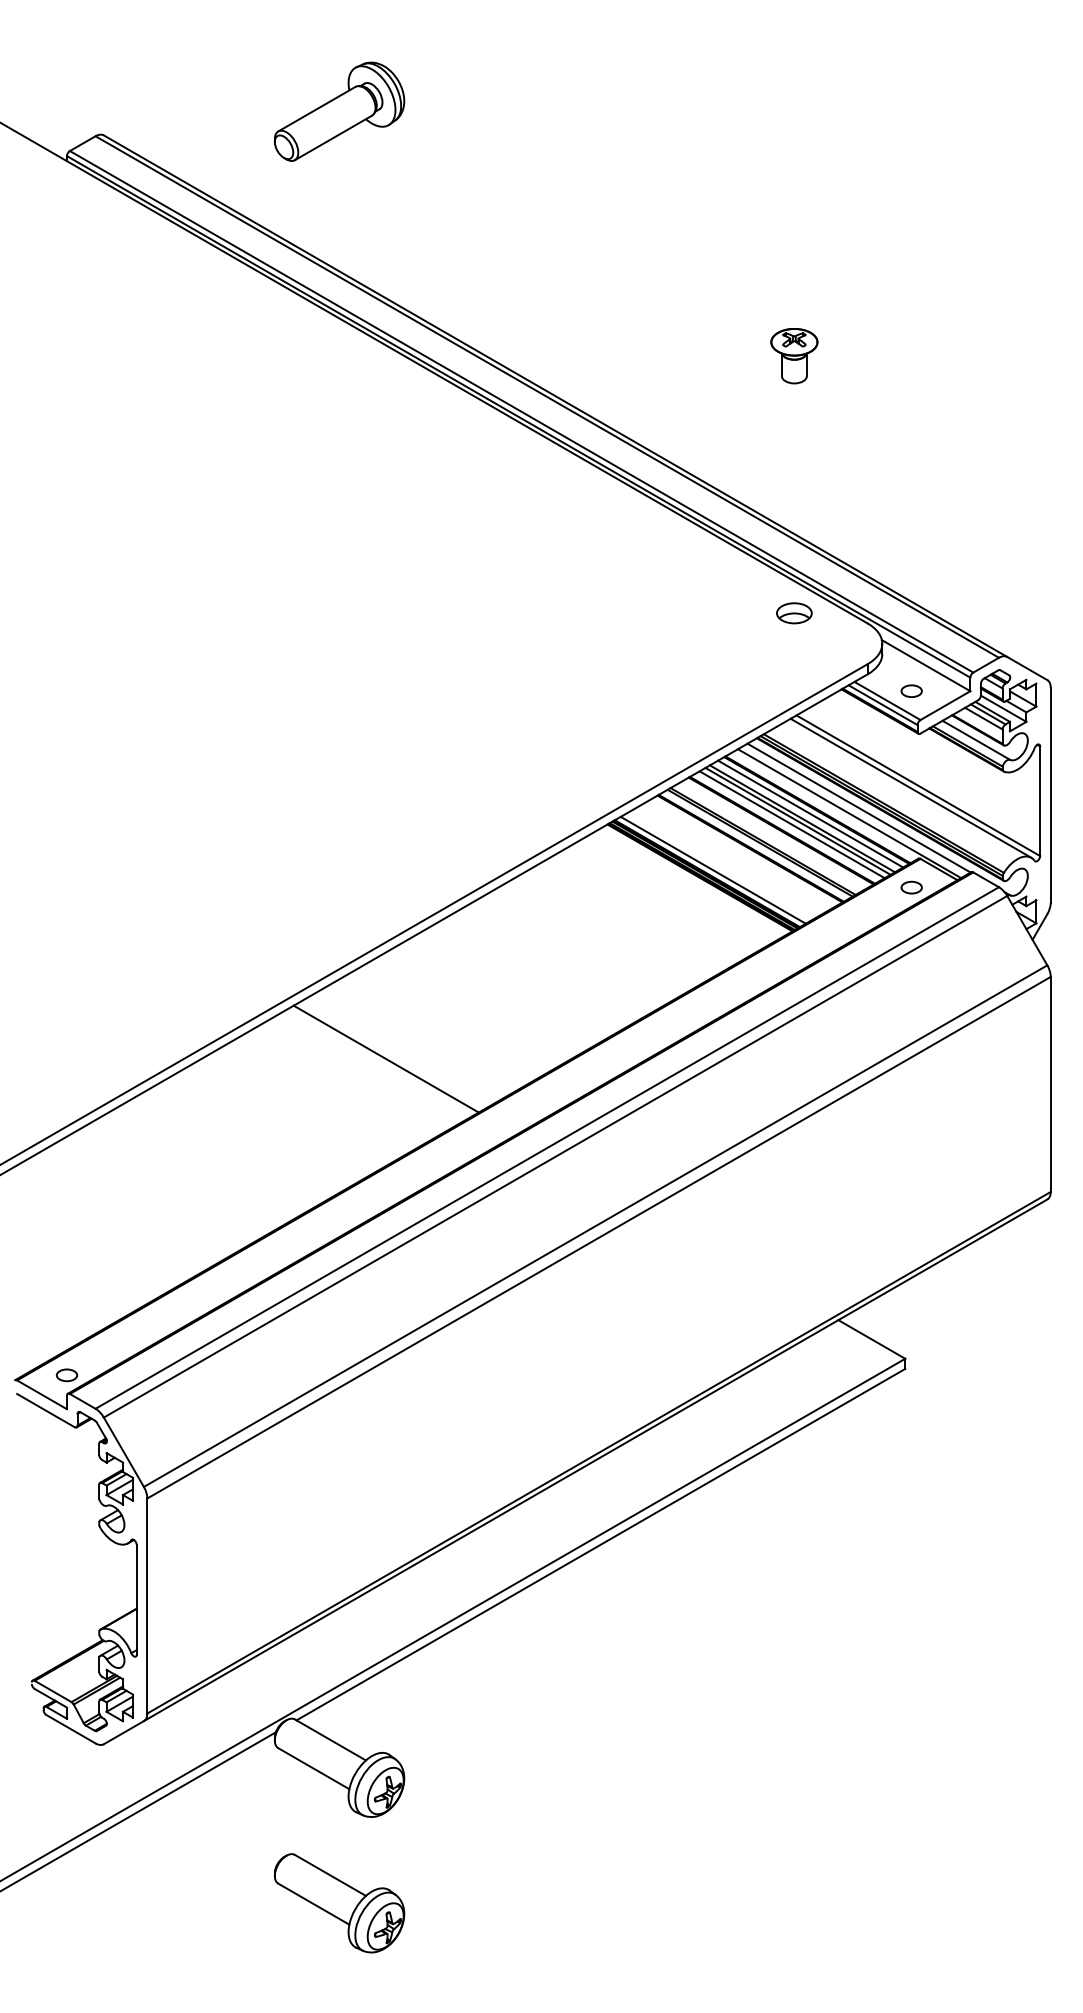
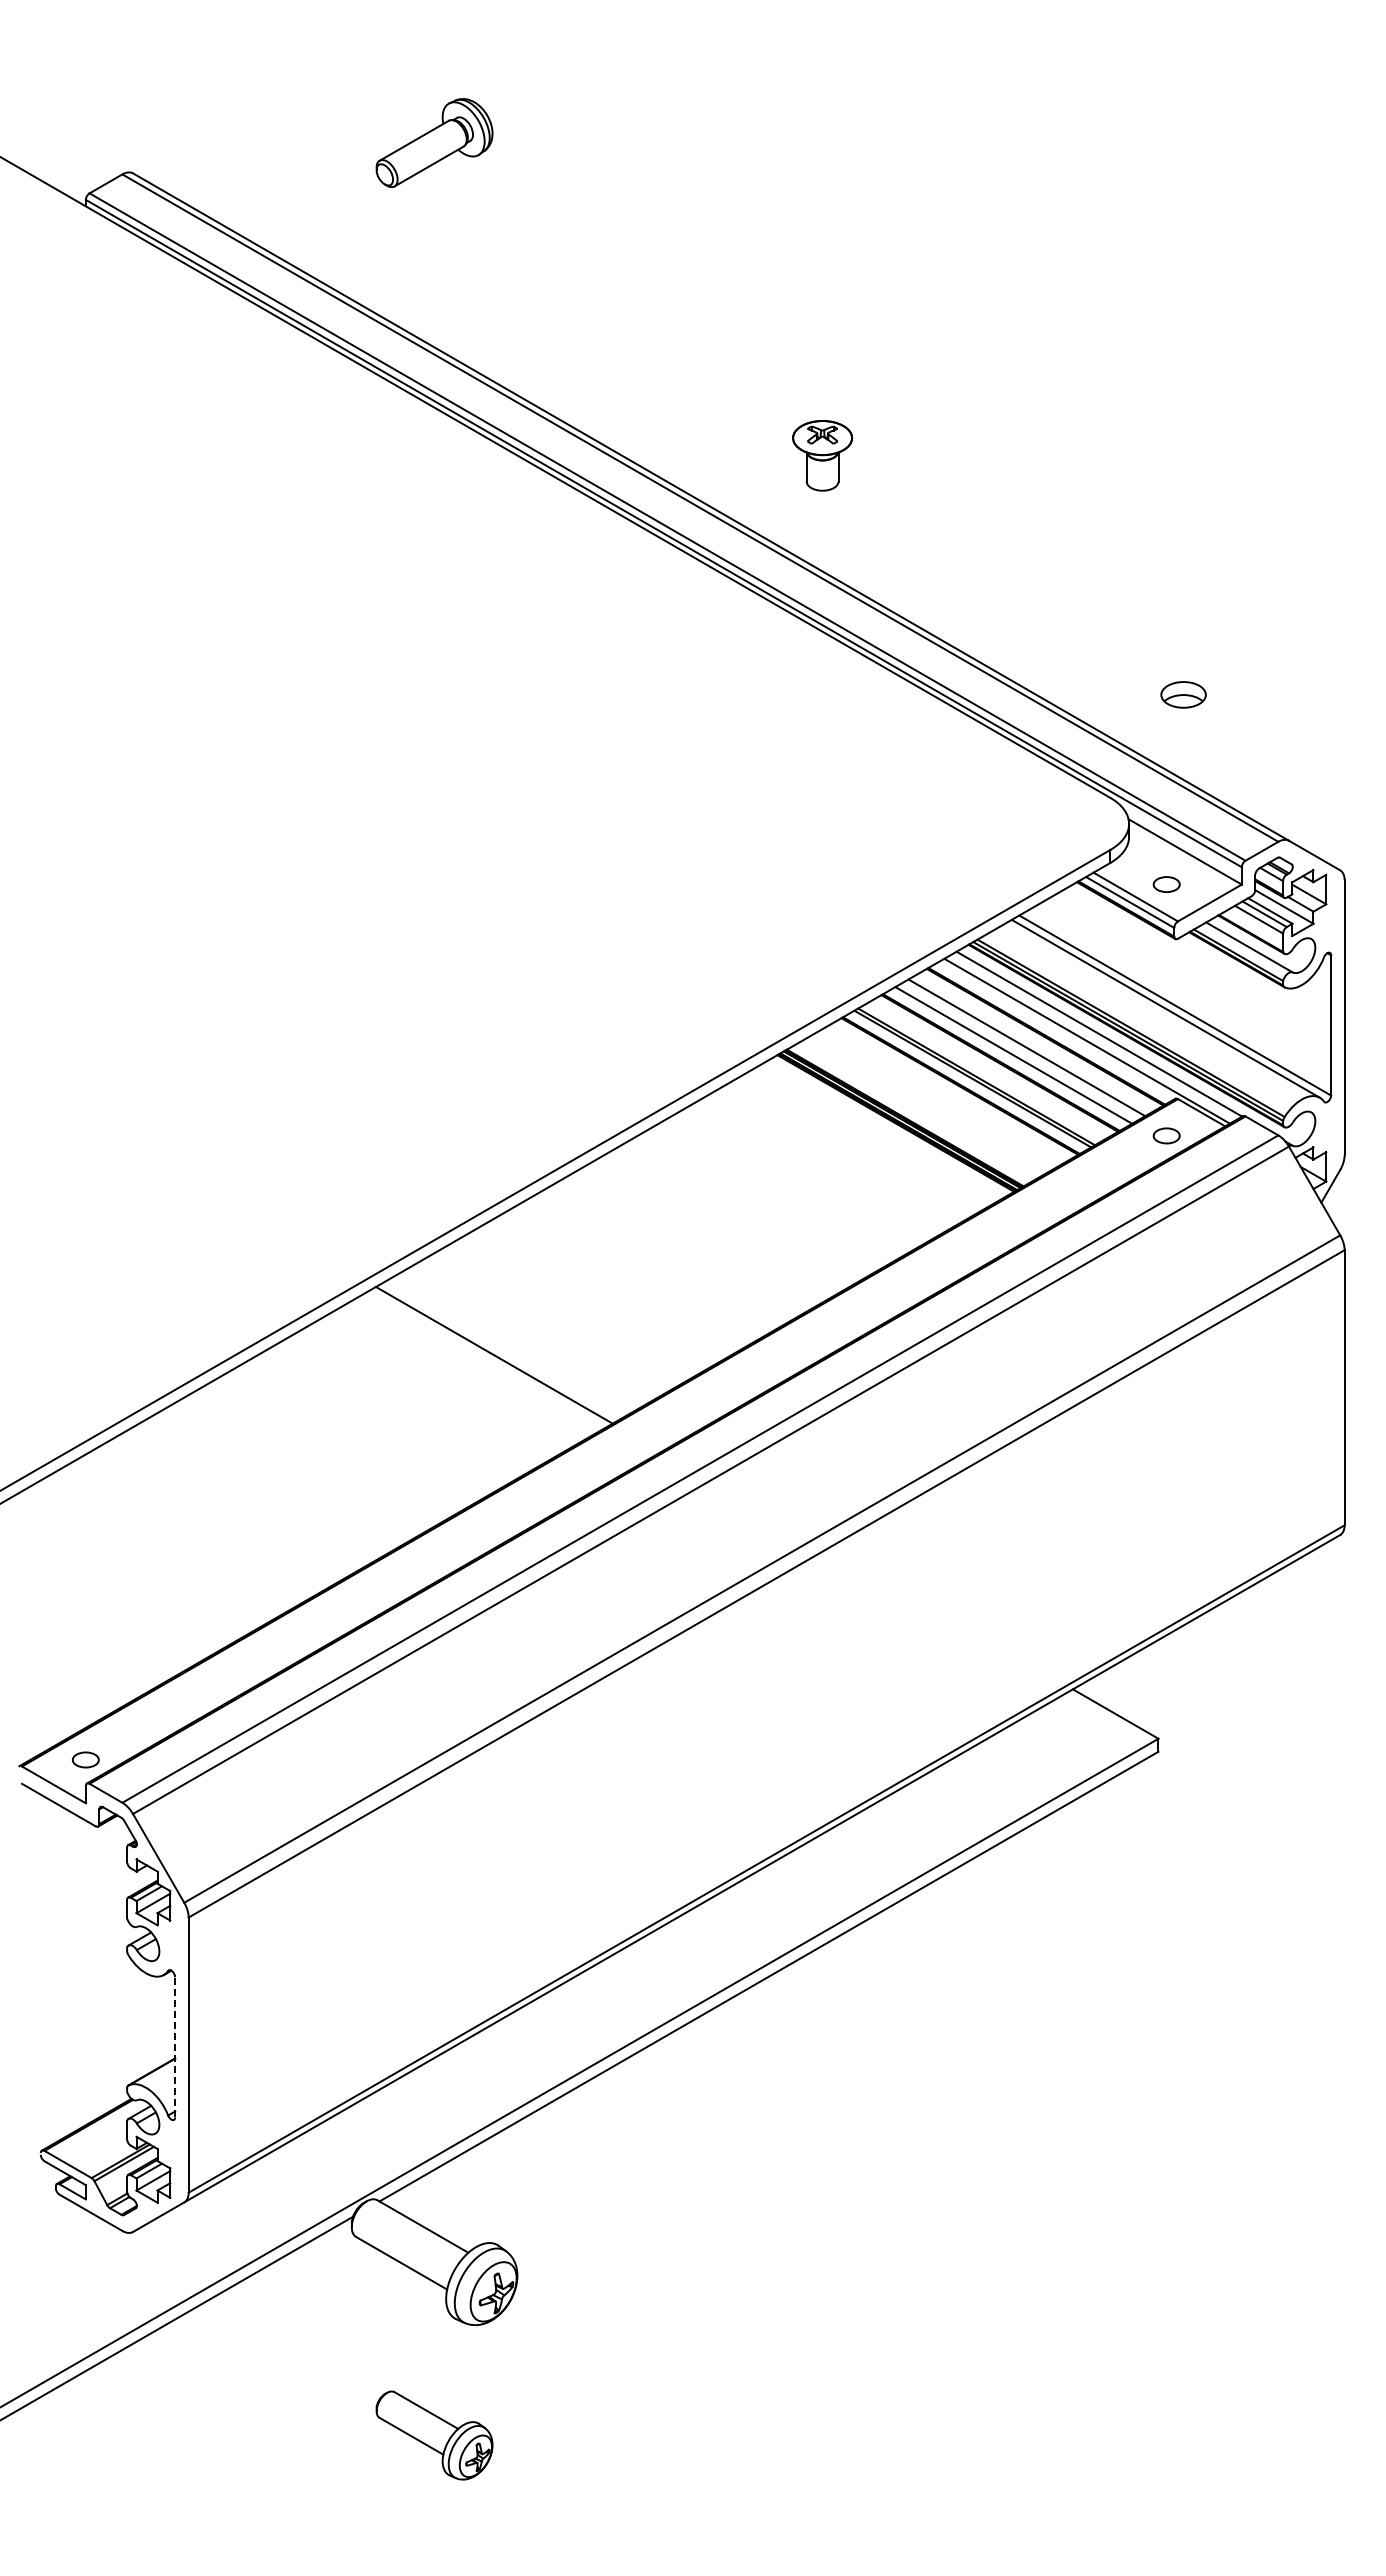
part: (339, 111) -> (434, 142), size x0.7
part: (794, 355) -> (822, 455), moved
part: (794, 613) -> (1183, 694), moved
line: (810, 813) -> (1037, 1041), removed
line: (797, 820) -> (1020, 1050), removed
line: (713, 870) -> (912, 1113), removed
line: (137, 1599) -> (175, 2046), solid -> dashed
part: (339, 1903) -> (434, 2435), size x0.7

